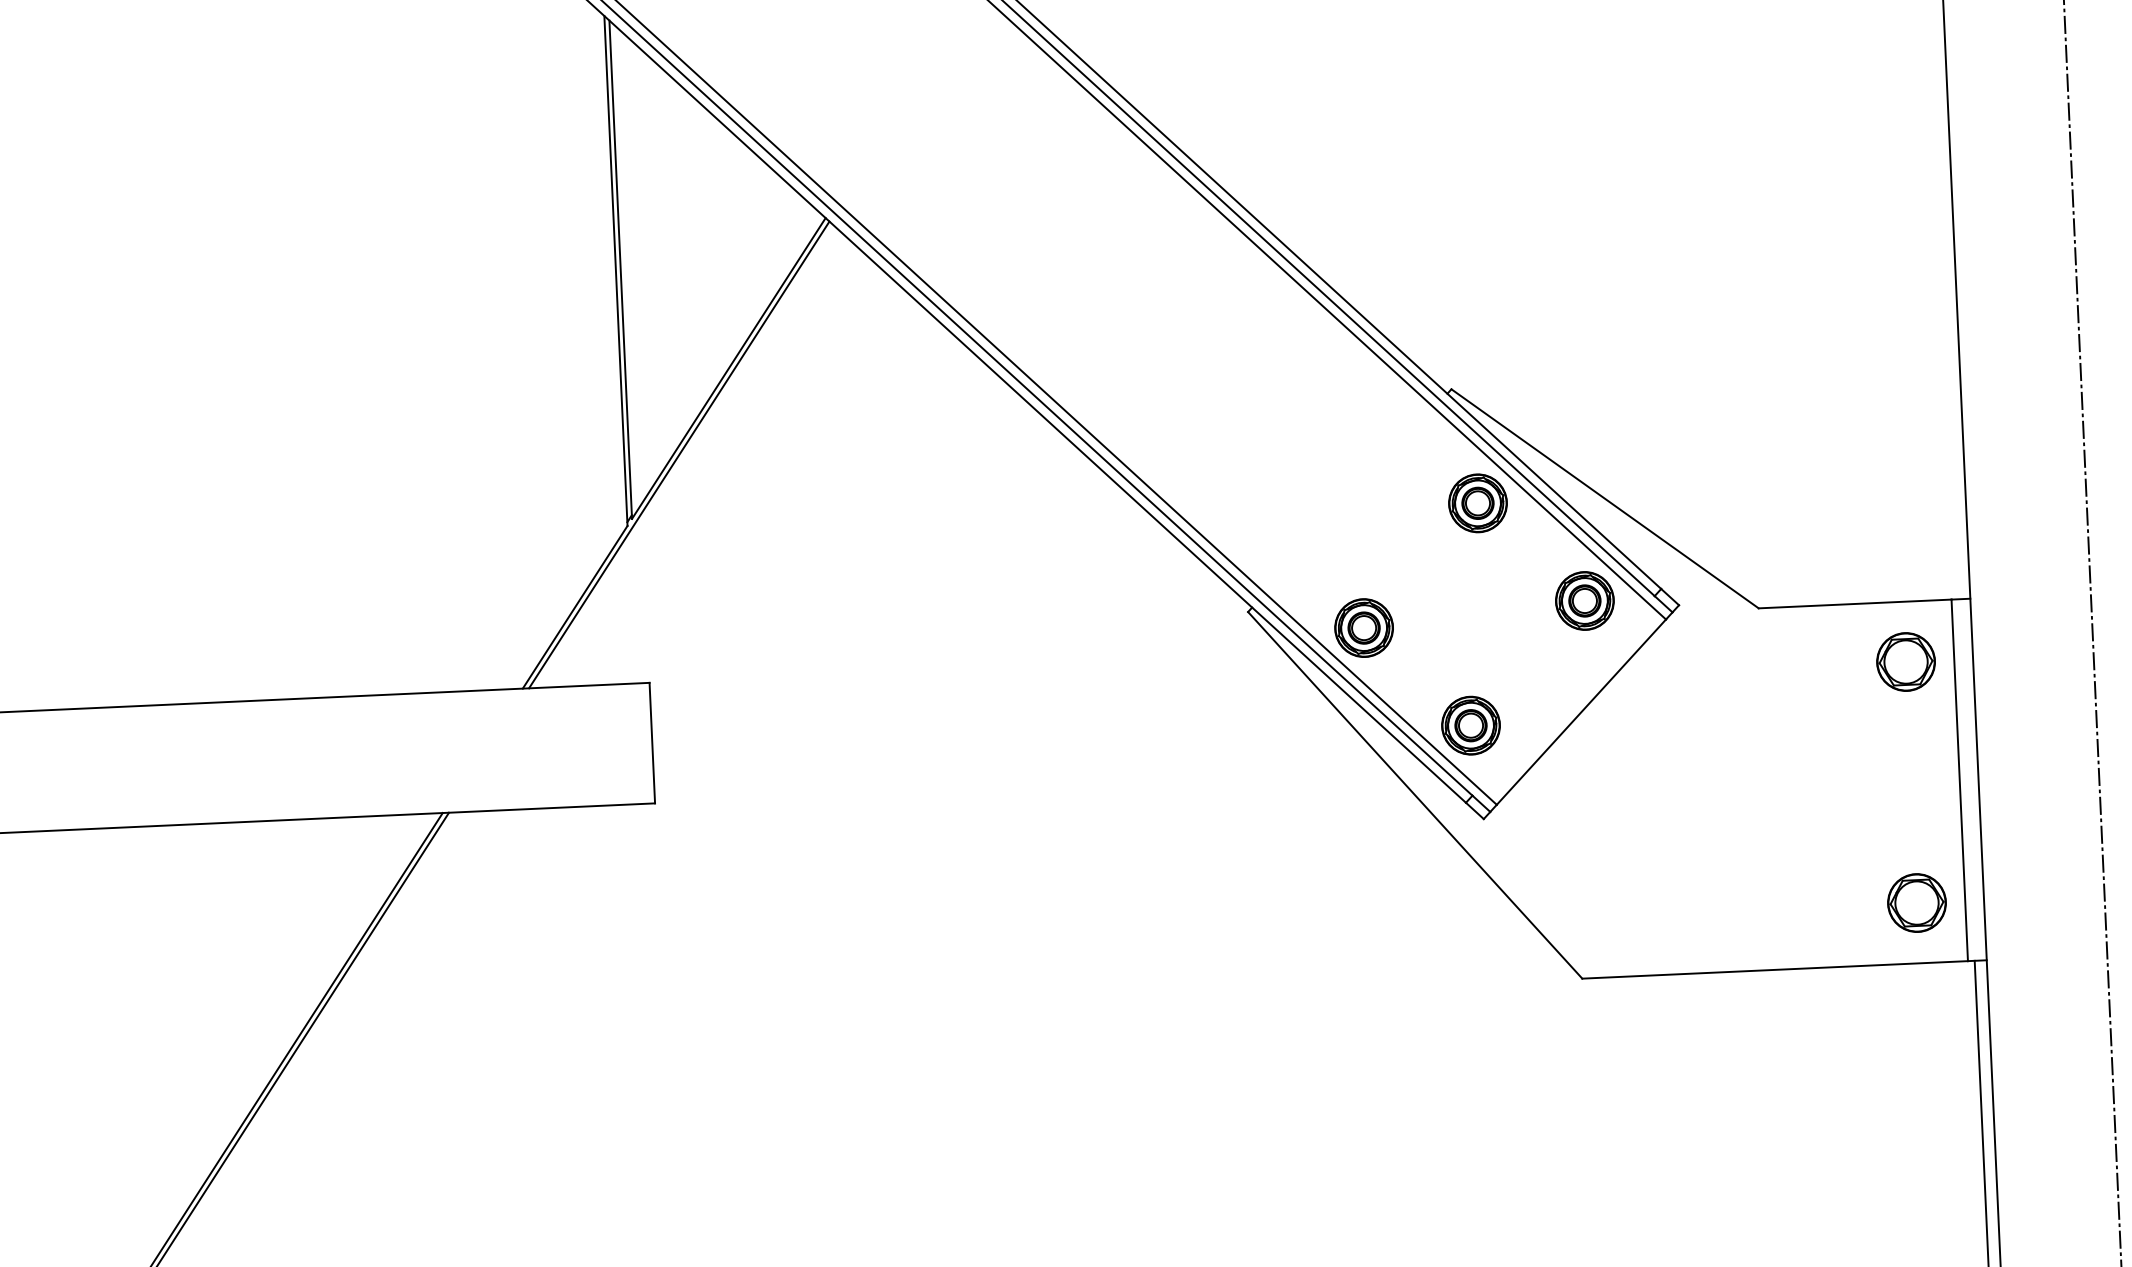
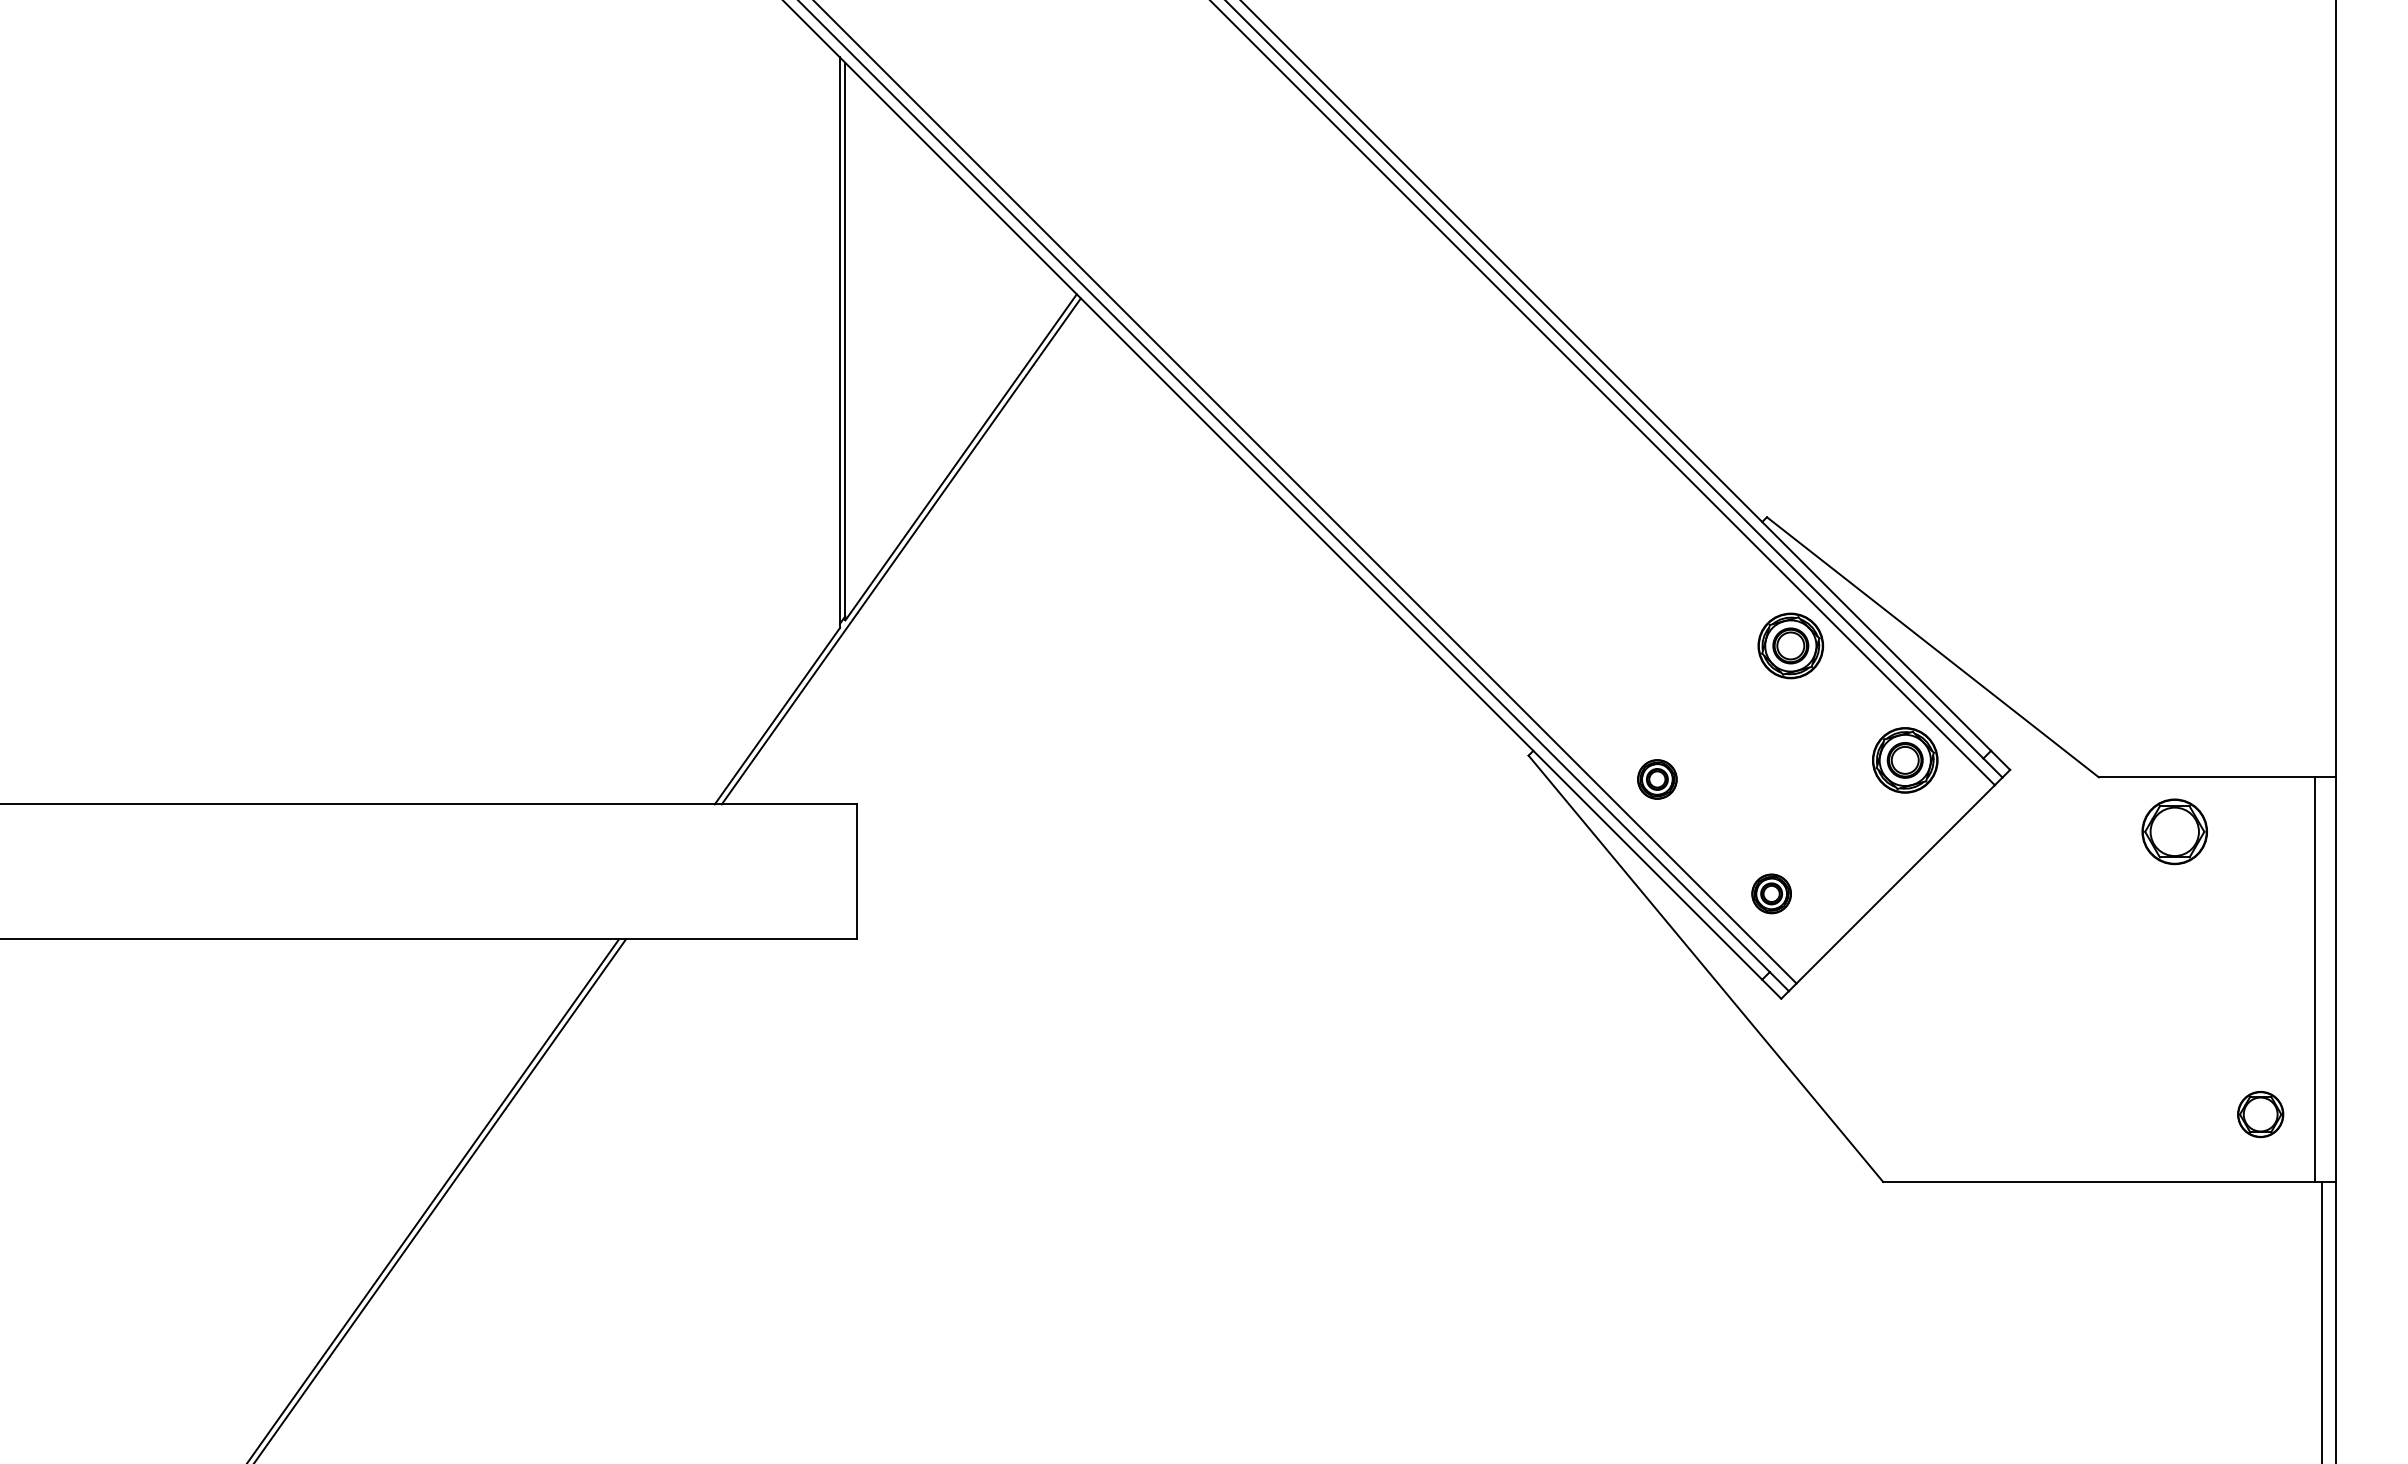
part: (1364, 628) -> (1657, 779), size x0.6
part: (1905, 661) -> (2174, 831), moved
part: (1470, 725) -> (1771, 893), size x0.6
part: (1916, 903) -> (2260, 1114), size x0.7

